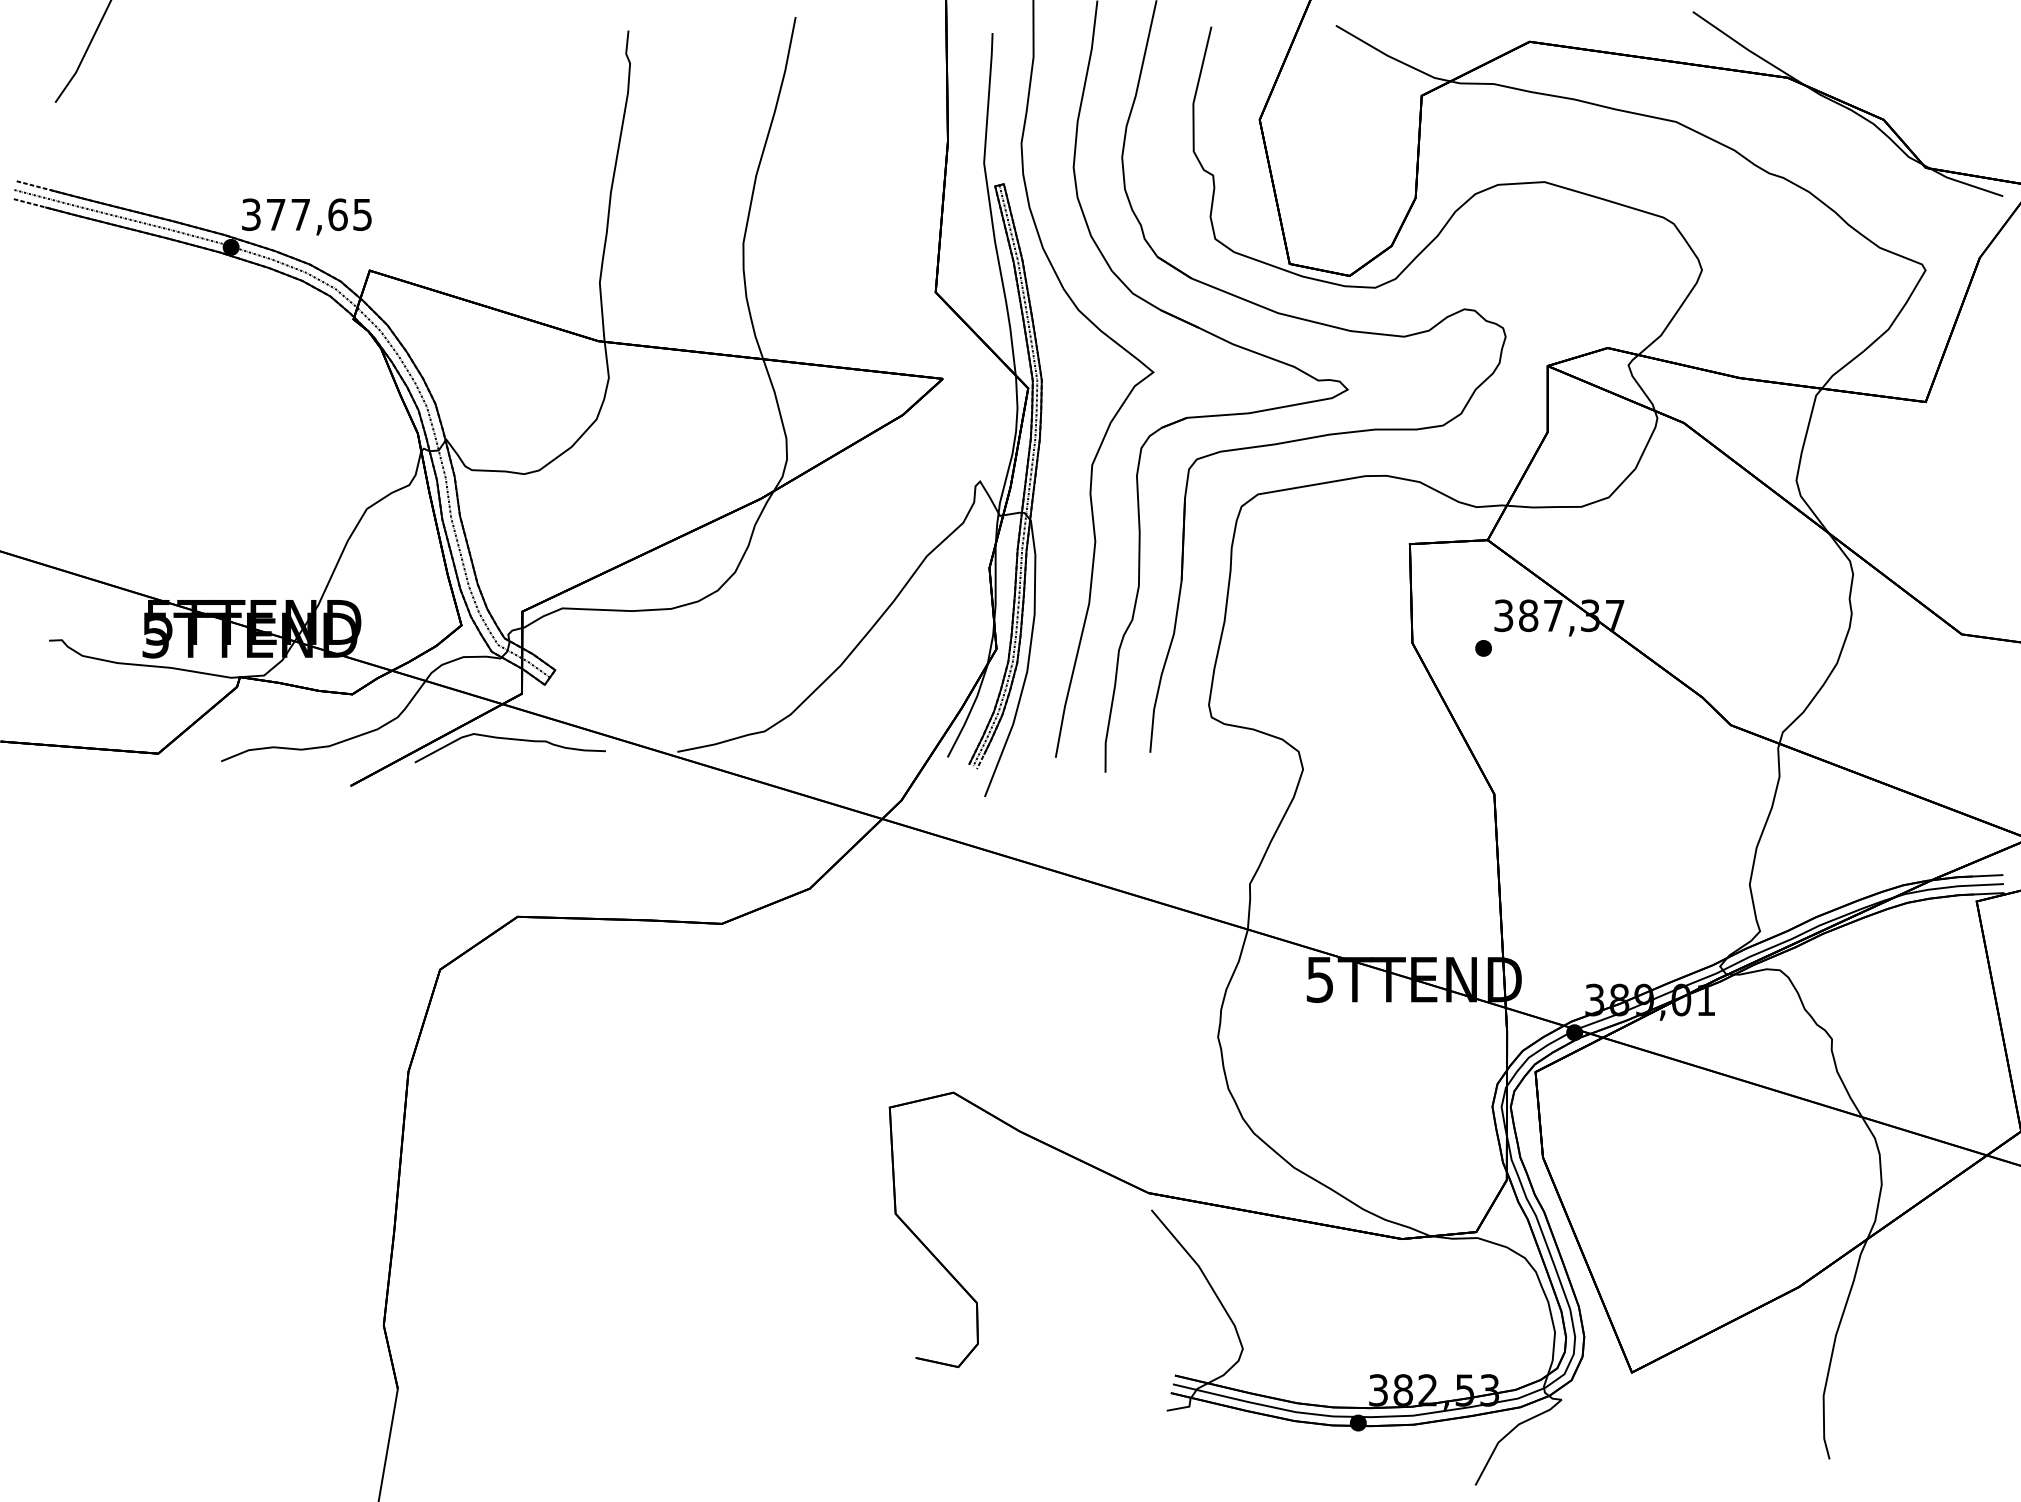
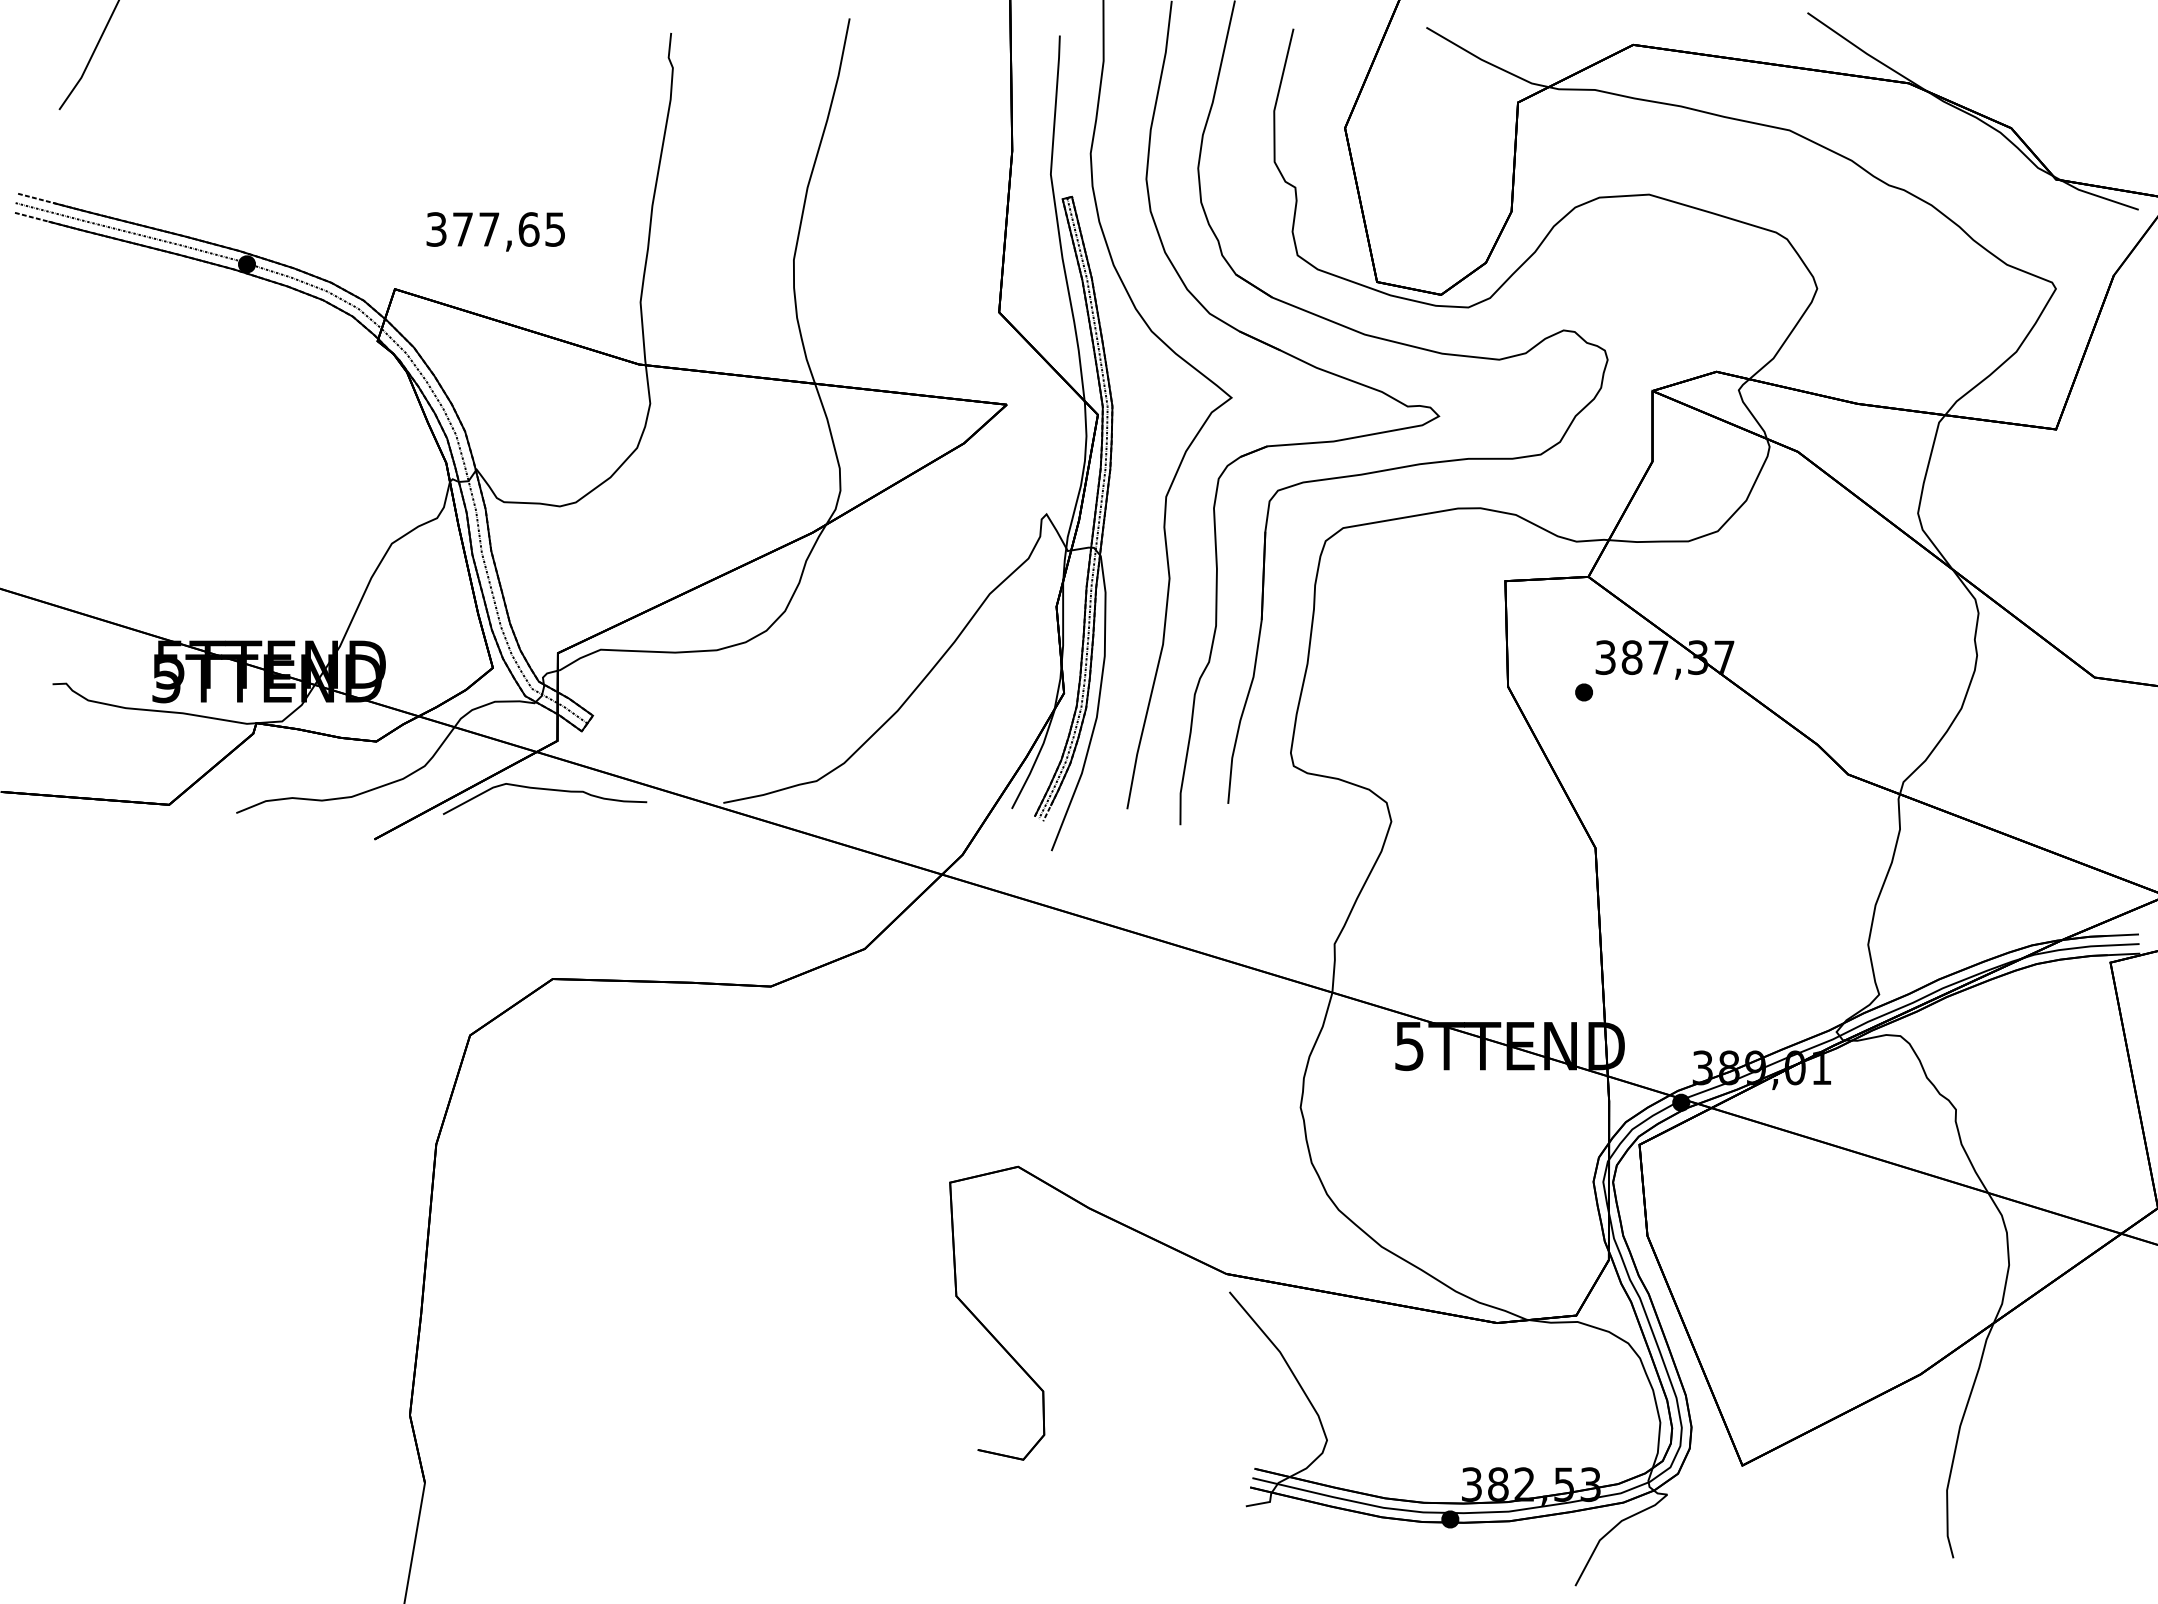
text: (306, 216) -> (495, 231), moved

